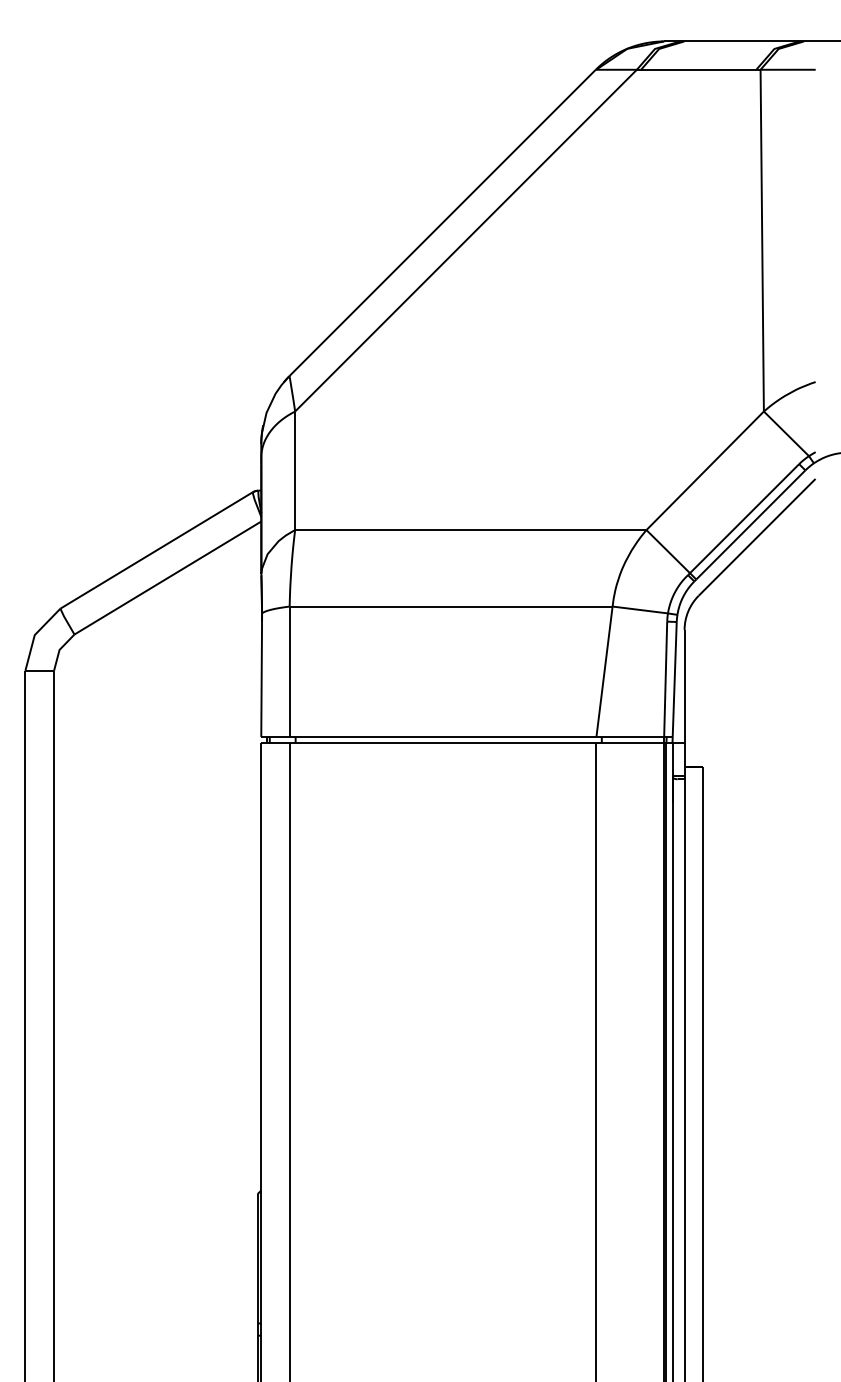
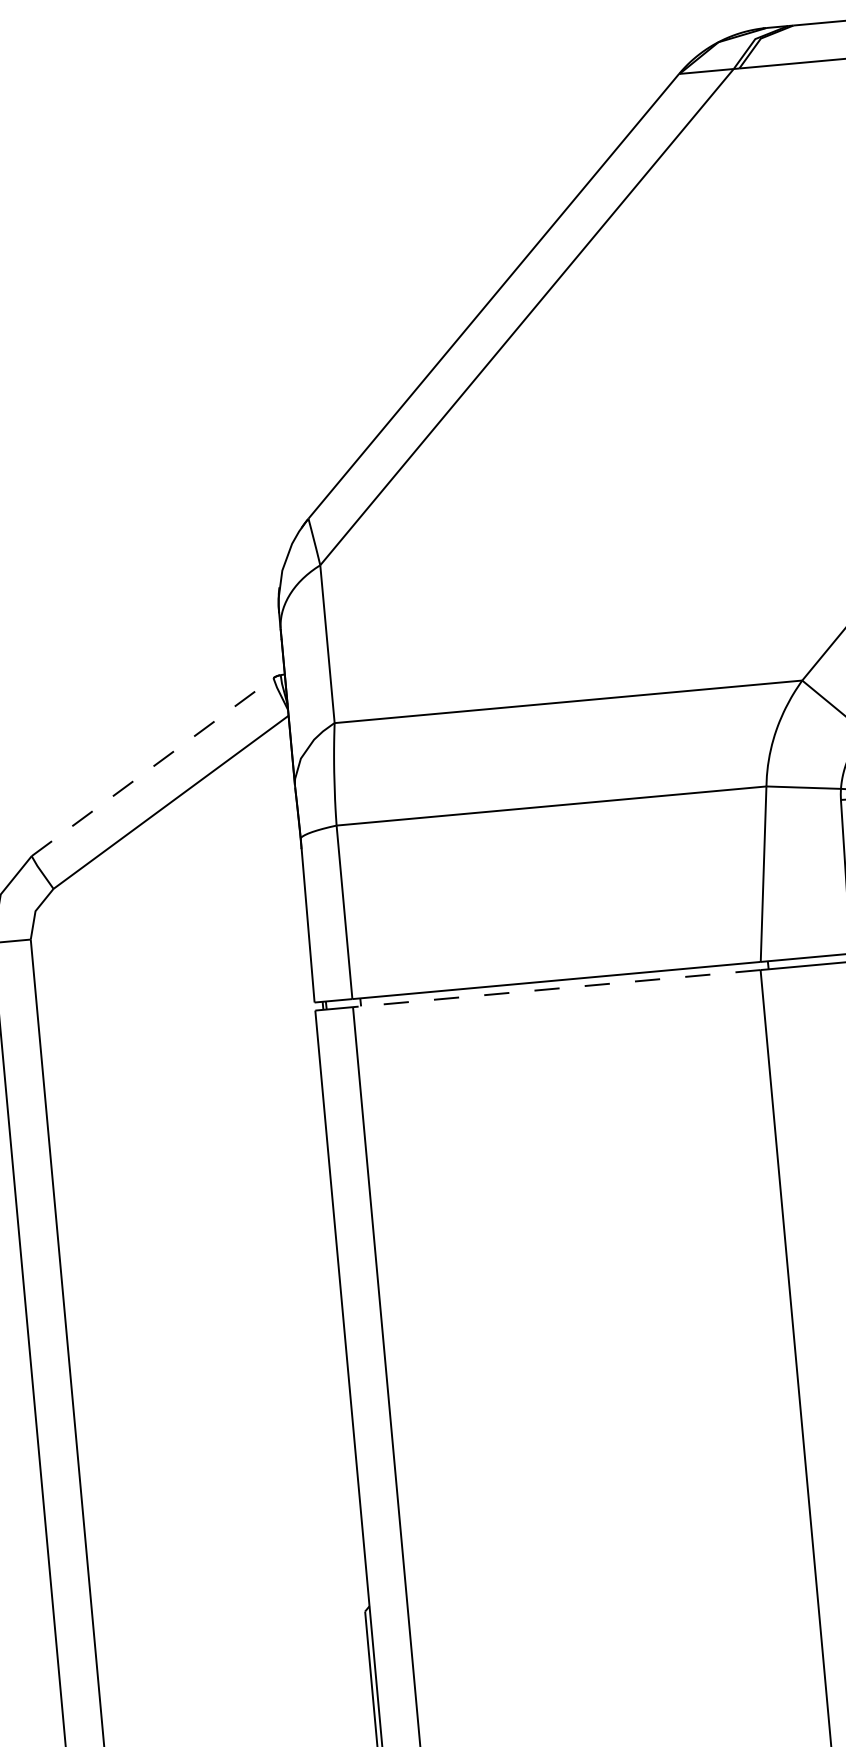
line: (156, 550) -> (152, 767), solid -> dashed
line: (442, 742) -> (556, 988), solid -> dashed

